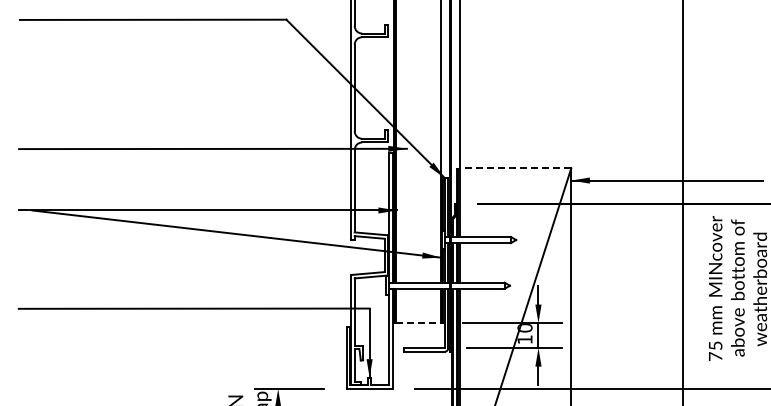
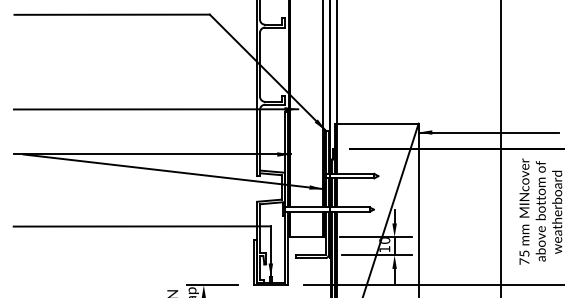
line: (515, 168) -> (377, 123), dashed -> solid
line: (419, 323) -> (307, 237), dashed -> solid

